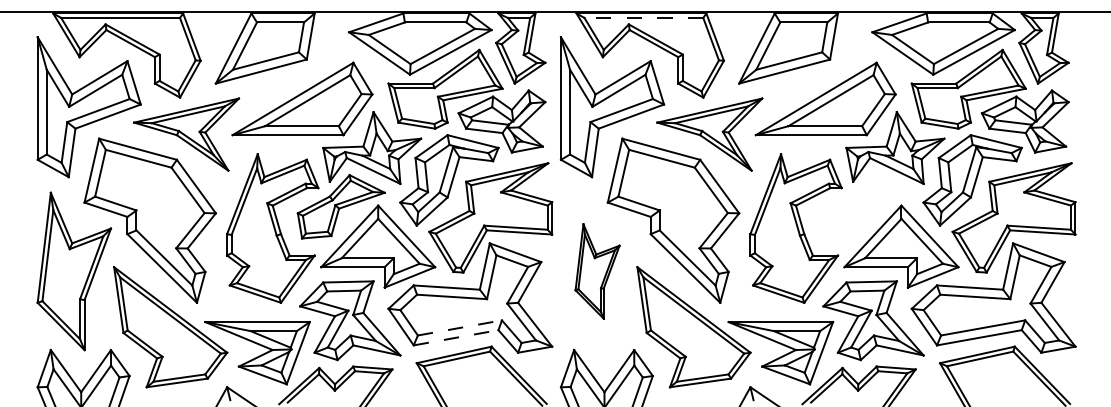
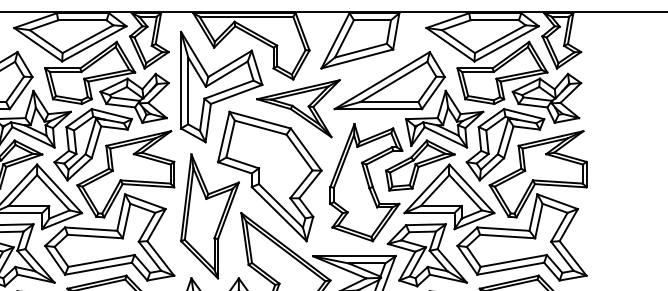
line: (643, 17) -> (246, 16), dashed -> solid
part: (864, 206) -> (420, 165), added
part: (597, 271) -> (209, 216), size x1.67
line: (459, 327) -> (101, 260), dashed -> solid
line: (456, 337) -> (98, 268), dashed -> solid

